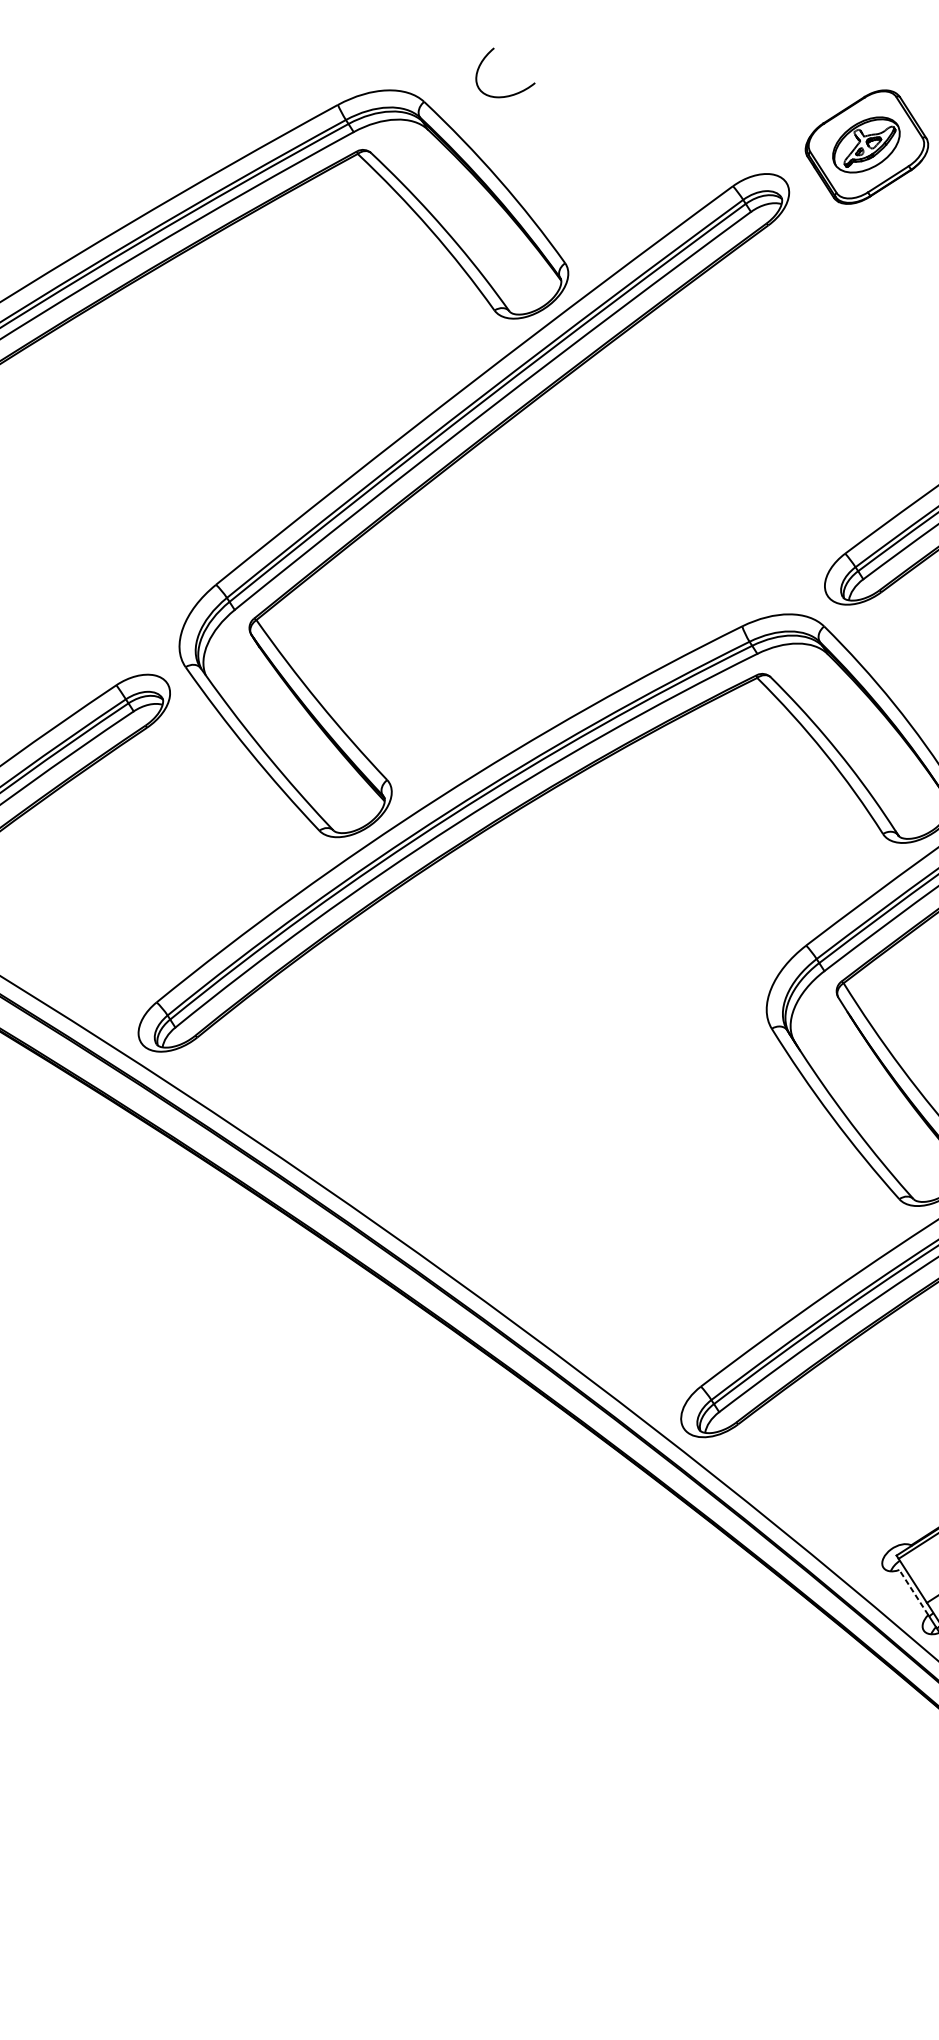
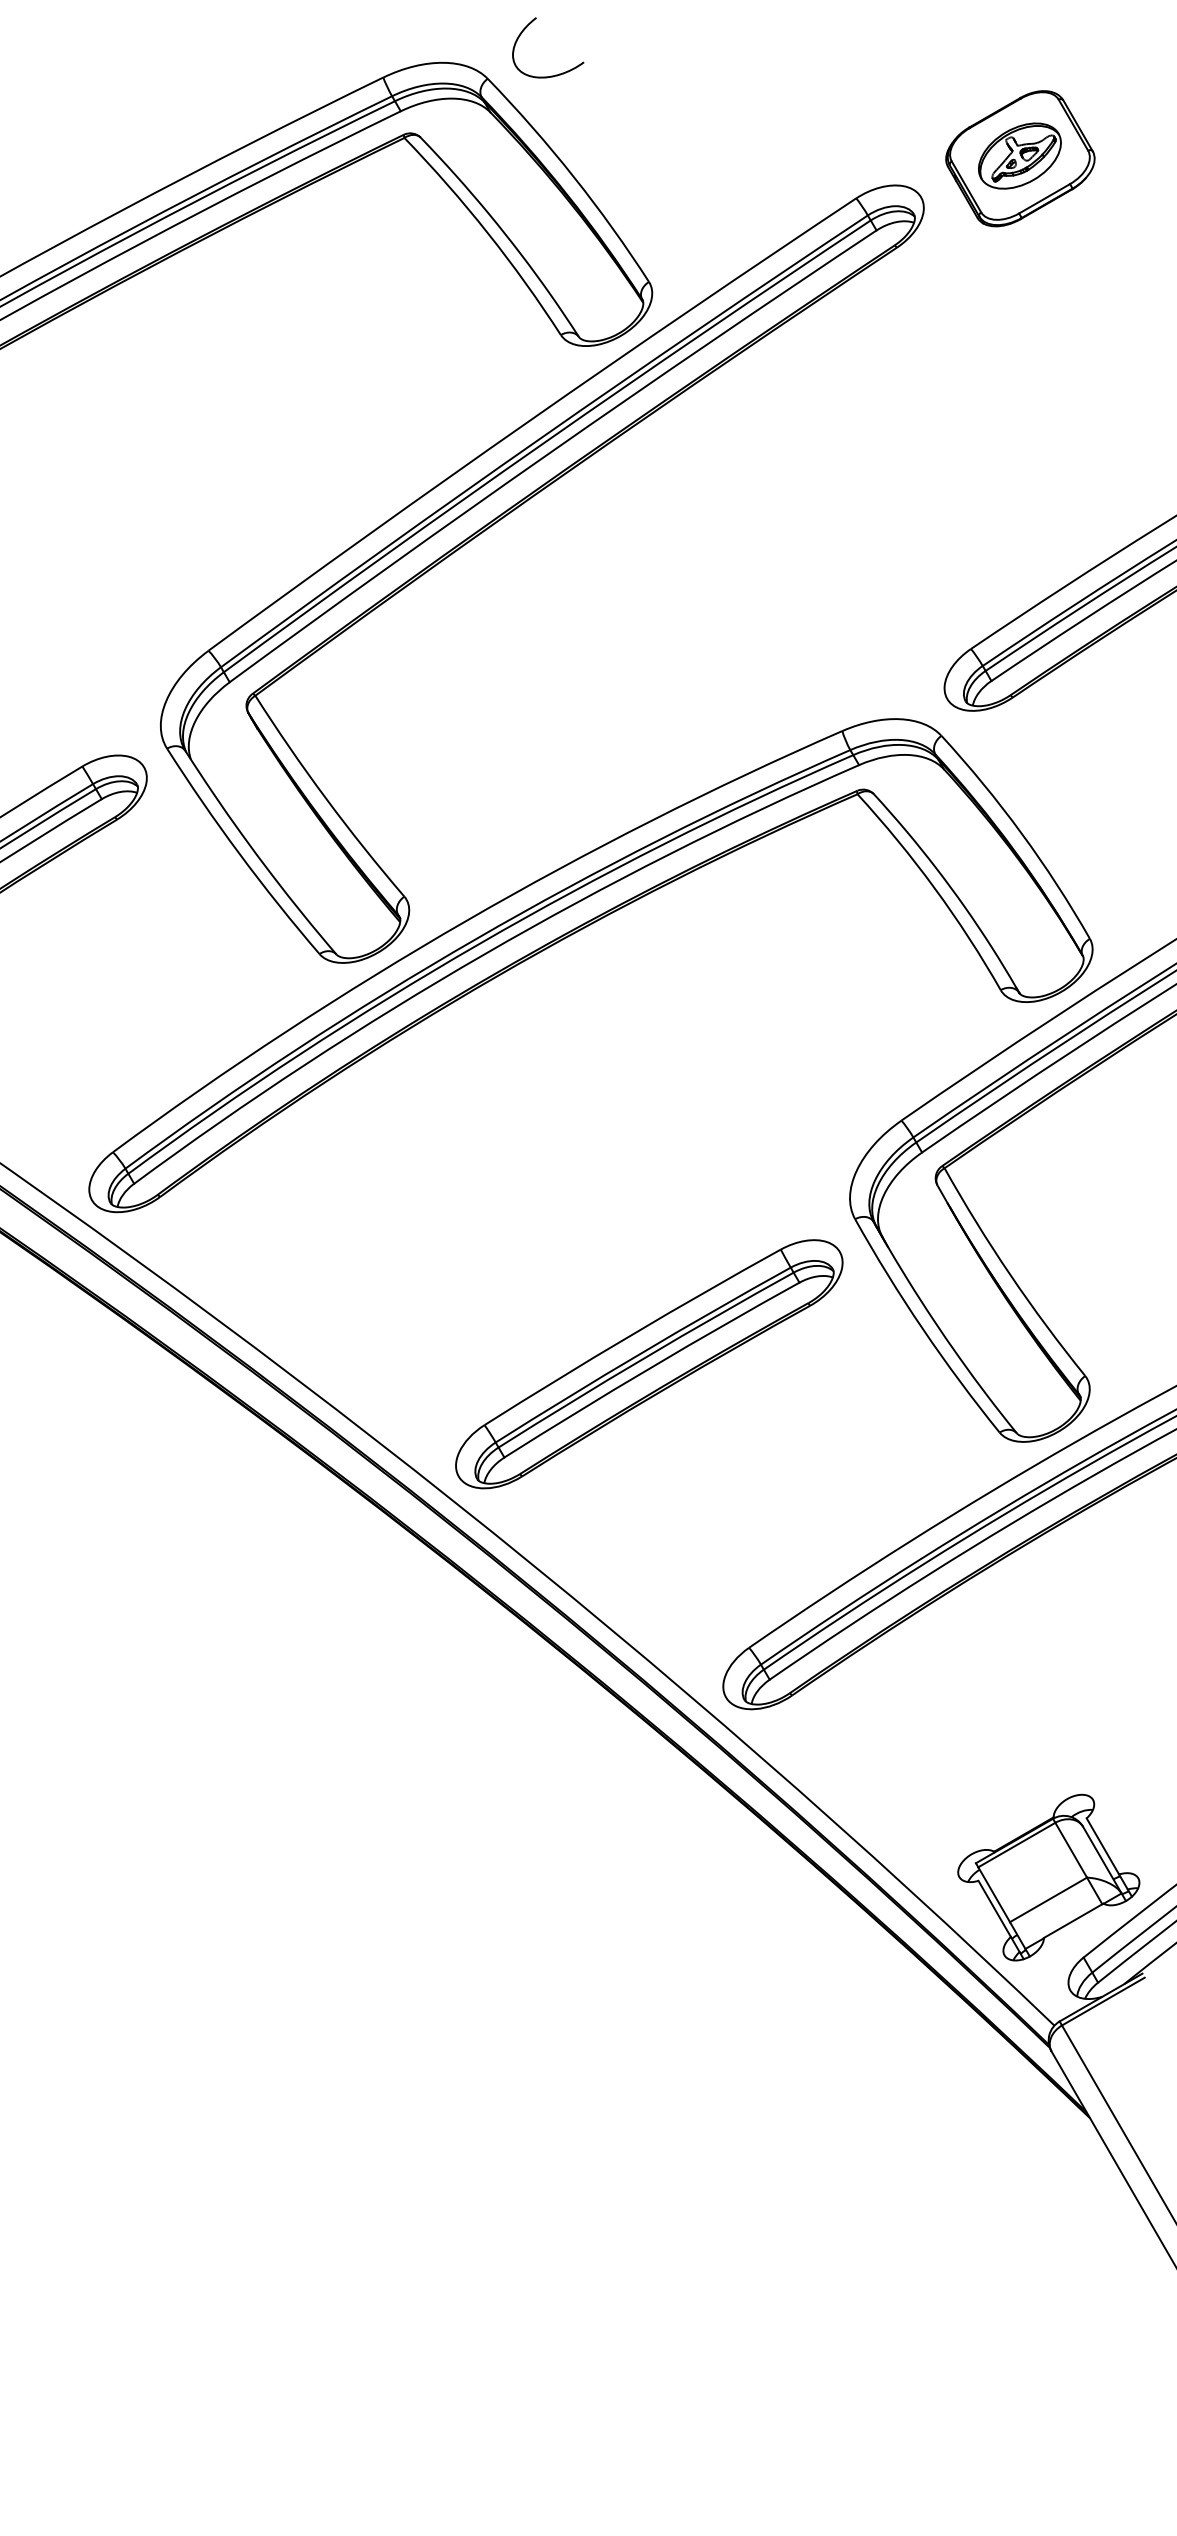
curve: (512, 94) -> (555, 74), moved
part: (607, 1156) -> (649, 1364), added
line: (913, 1592) -> (994, 1908), dashed -> solid

